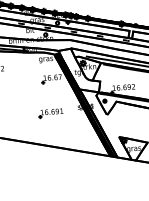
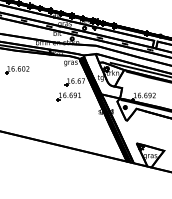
part: (50, 113) -> (68, 96), moved

